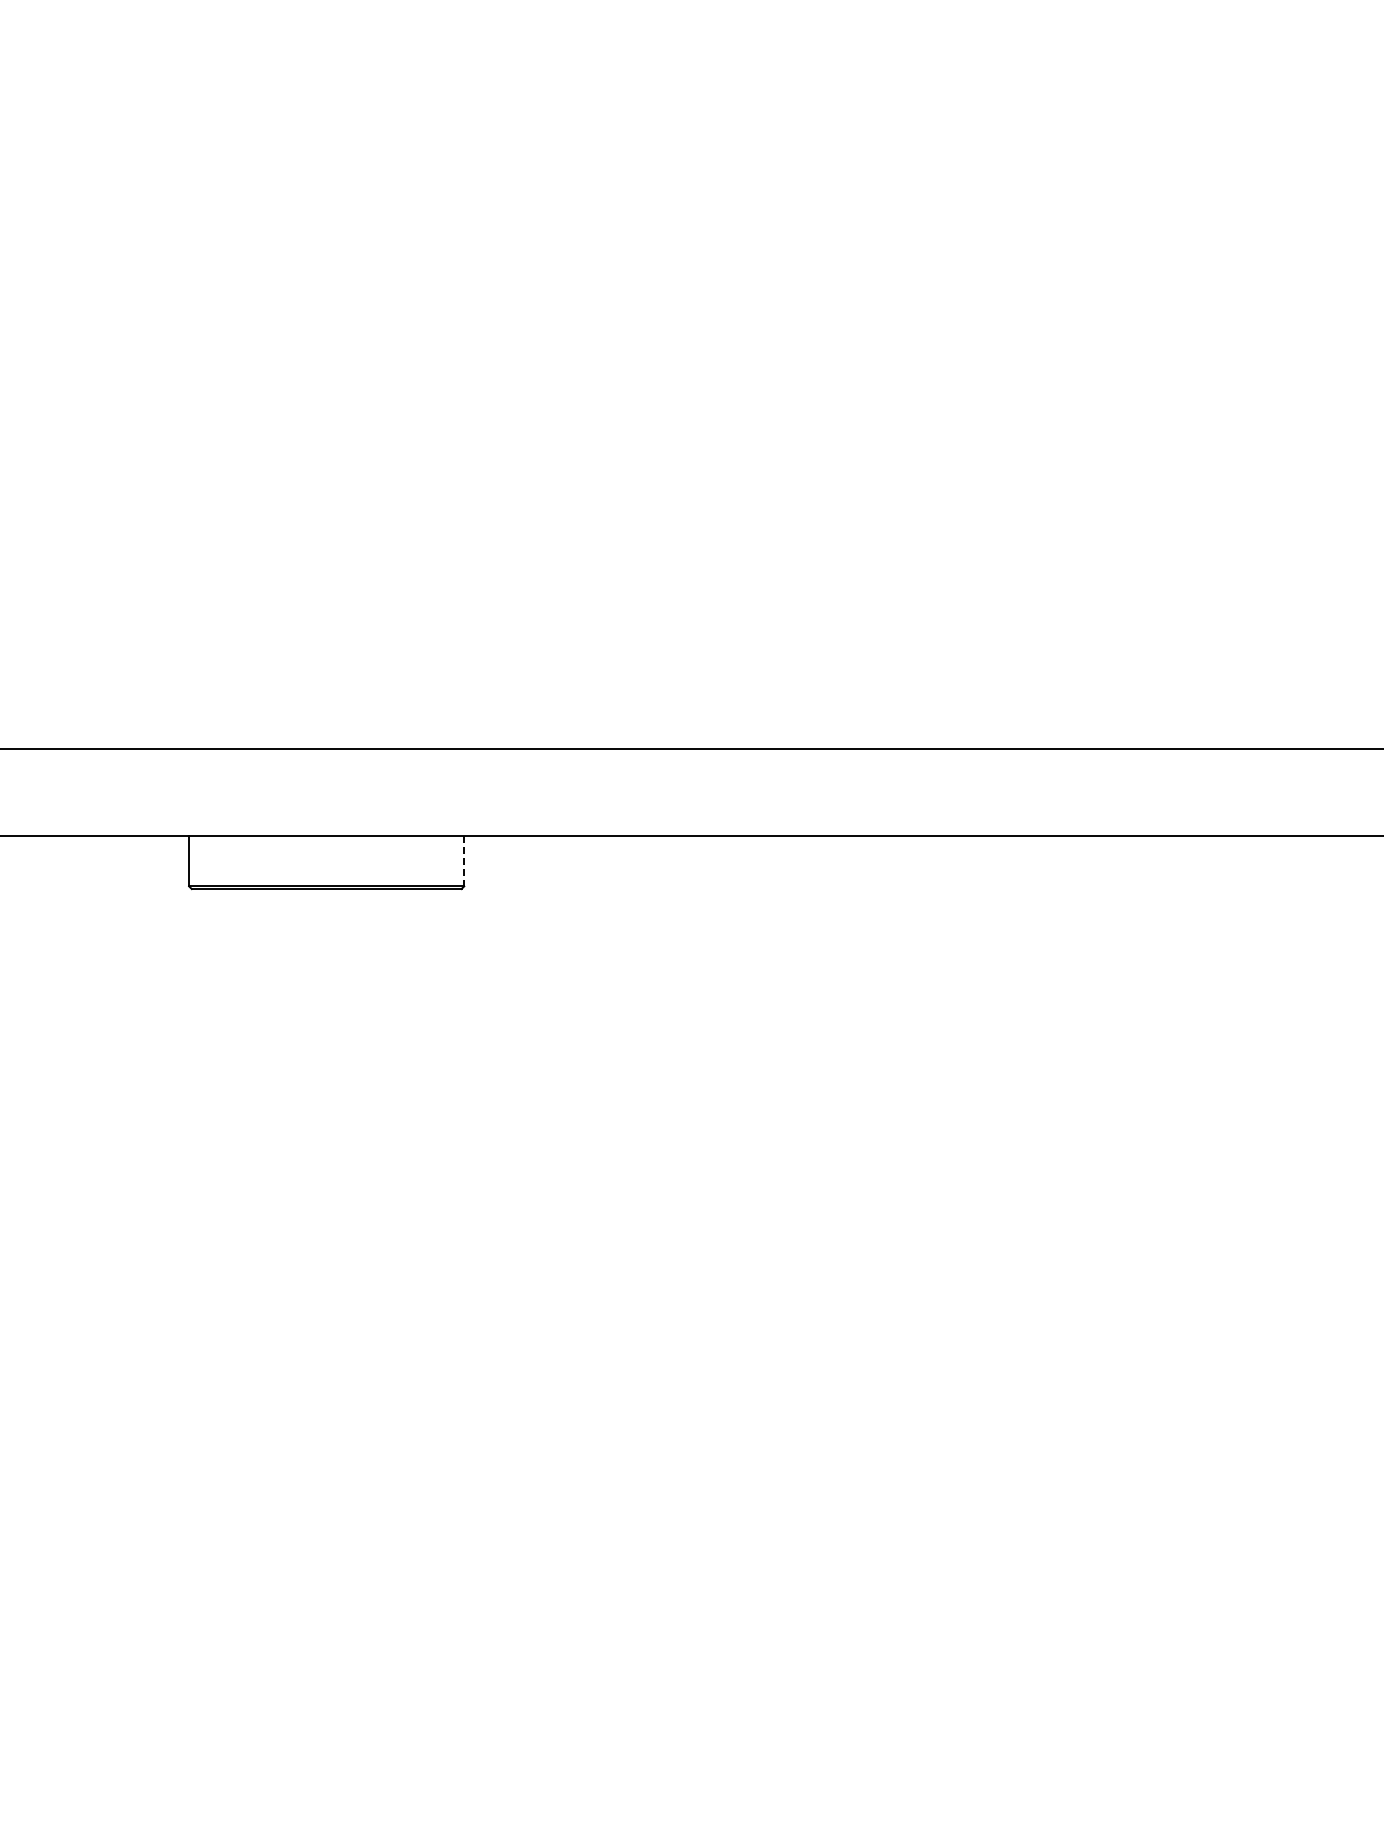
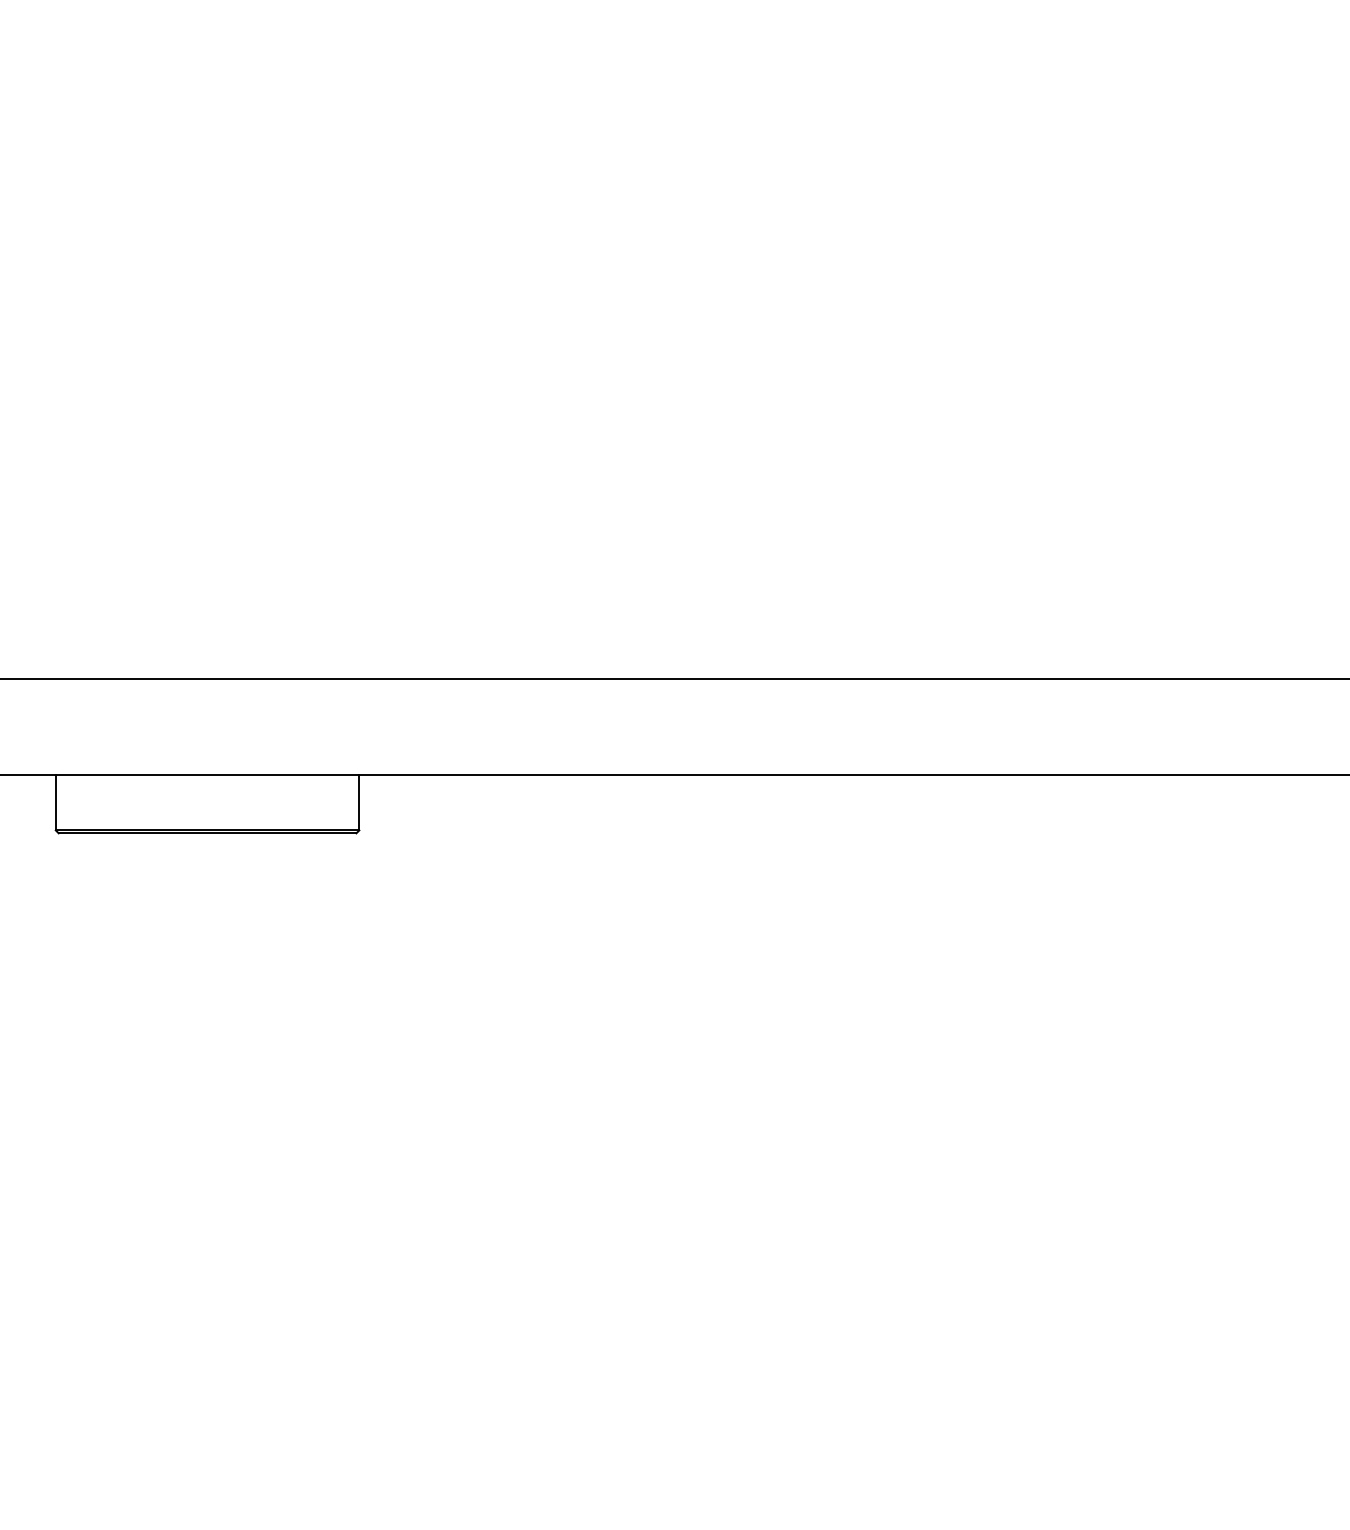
line: (464, 861) -> (359, 802), dashed -> solid

